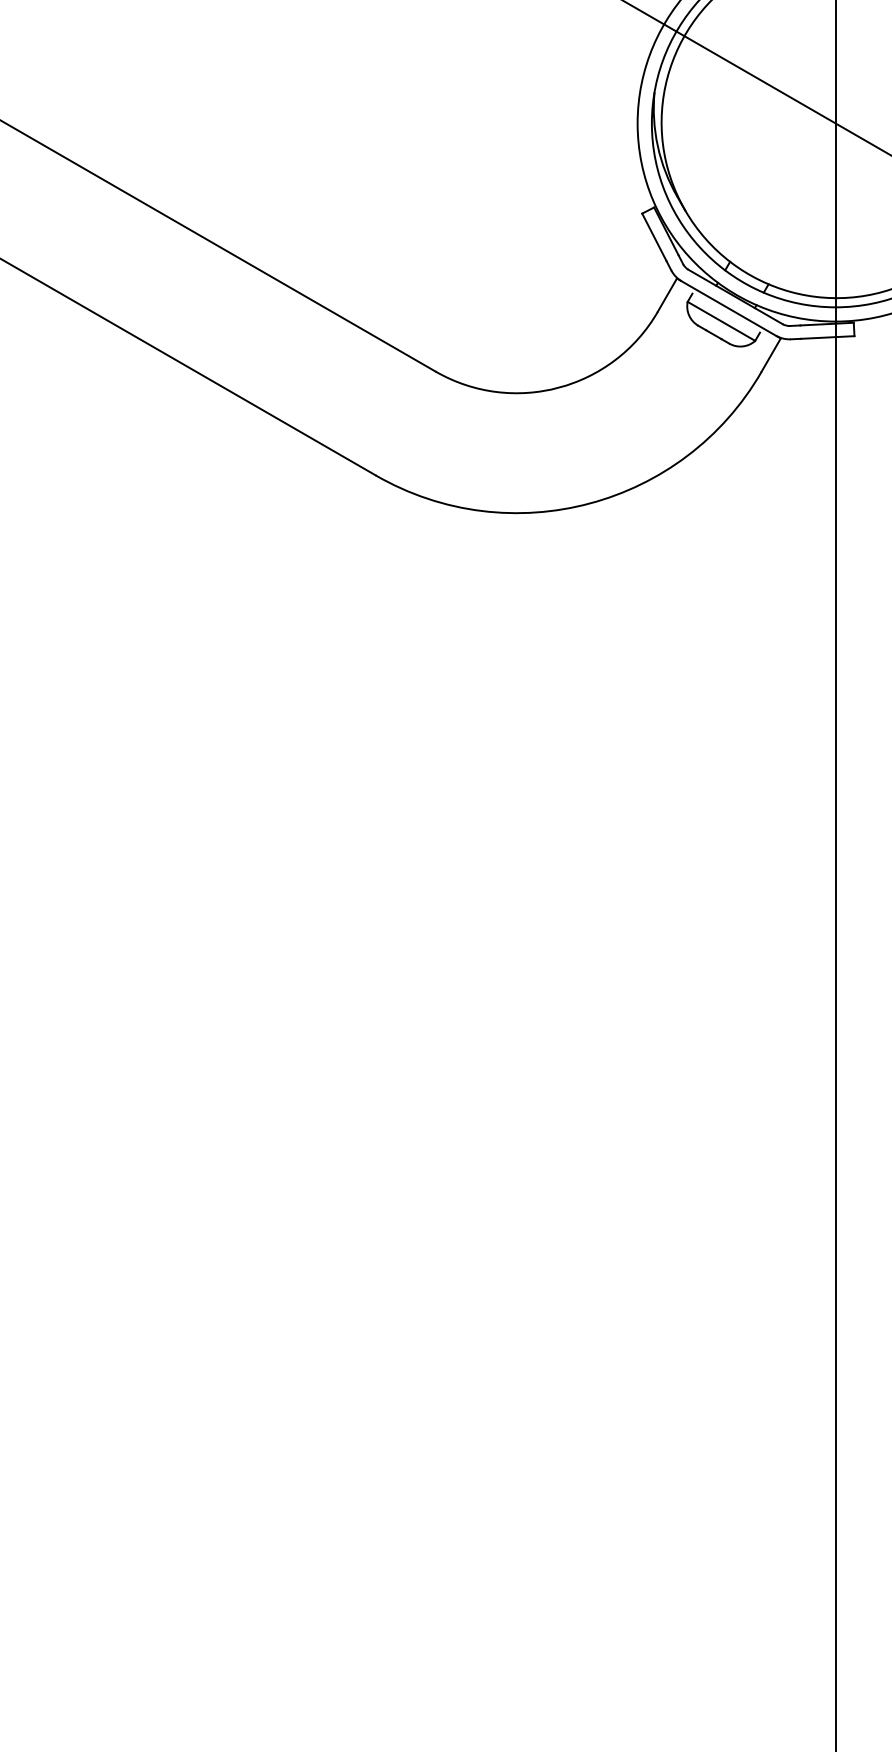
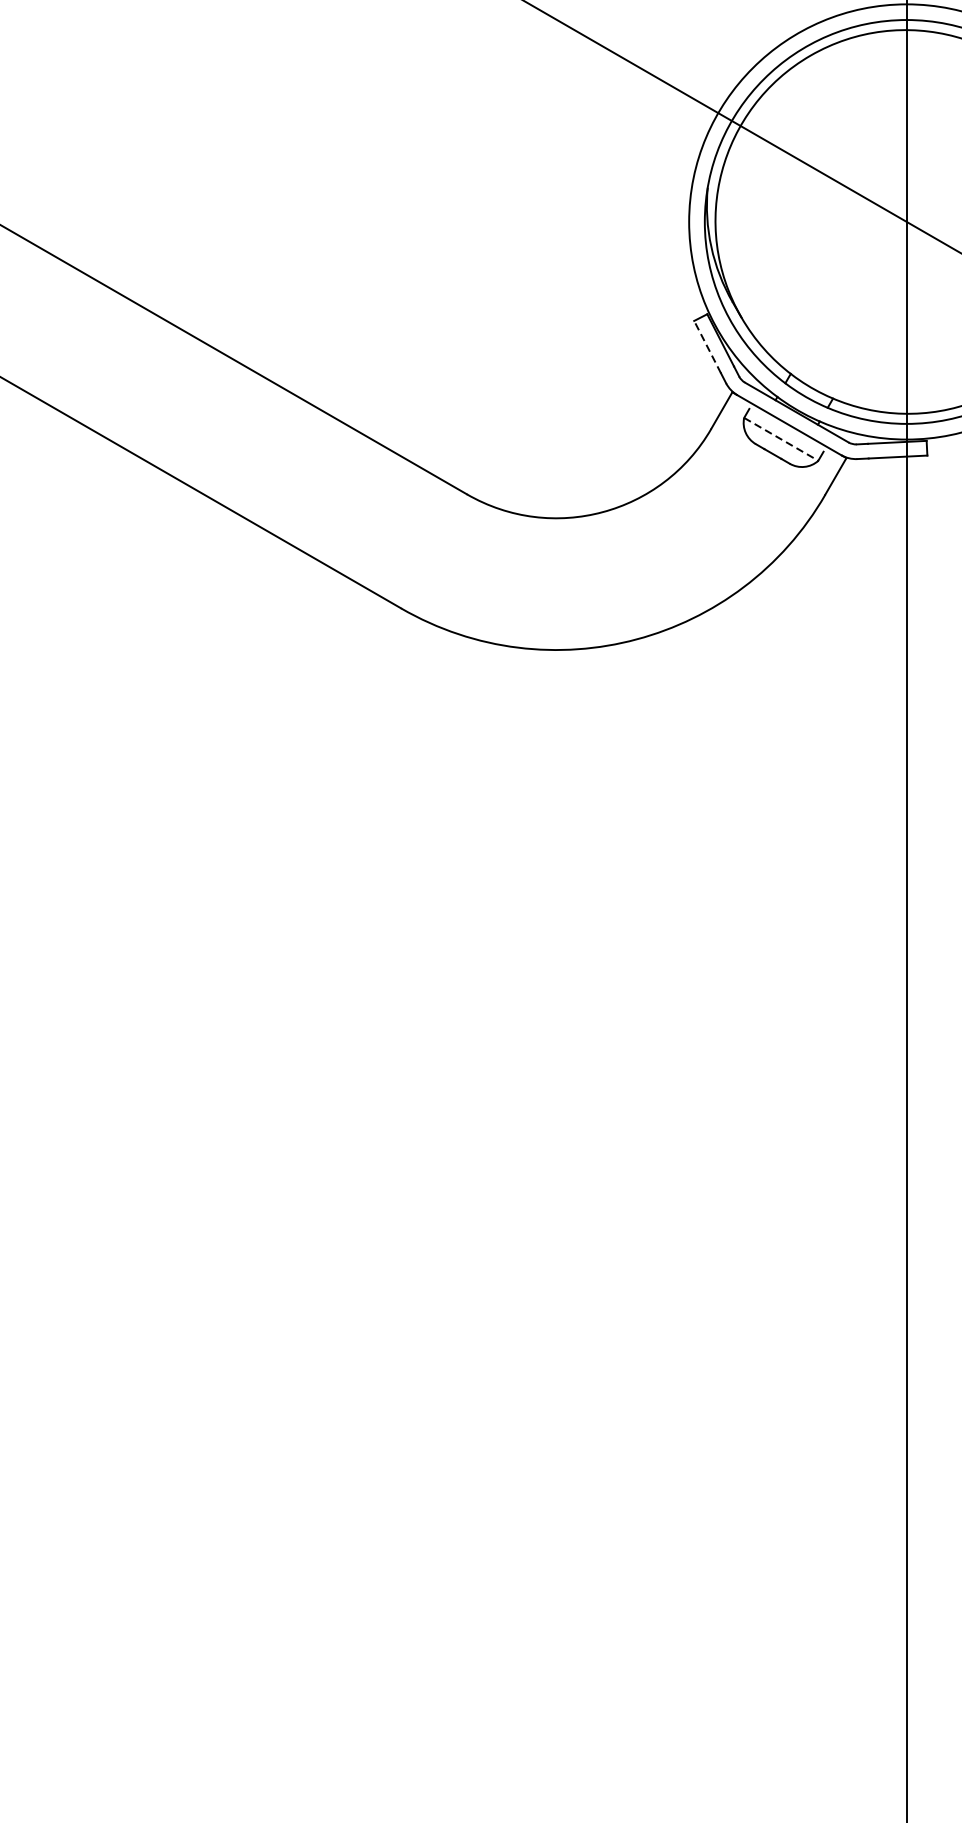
line: (654, 237) -> (707, 347), solid -> dashed
line: (721, 321) -> (781, 439), solid -> dashed

